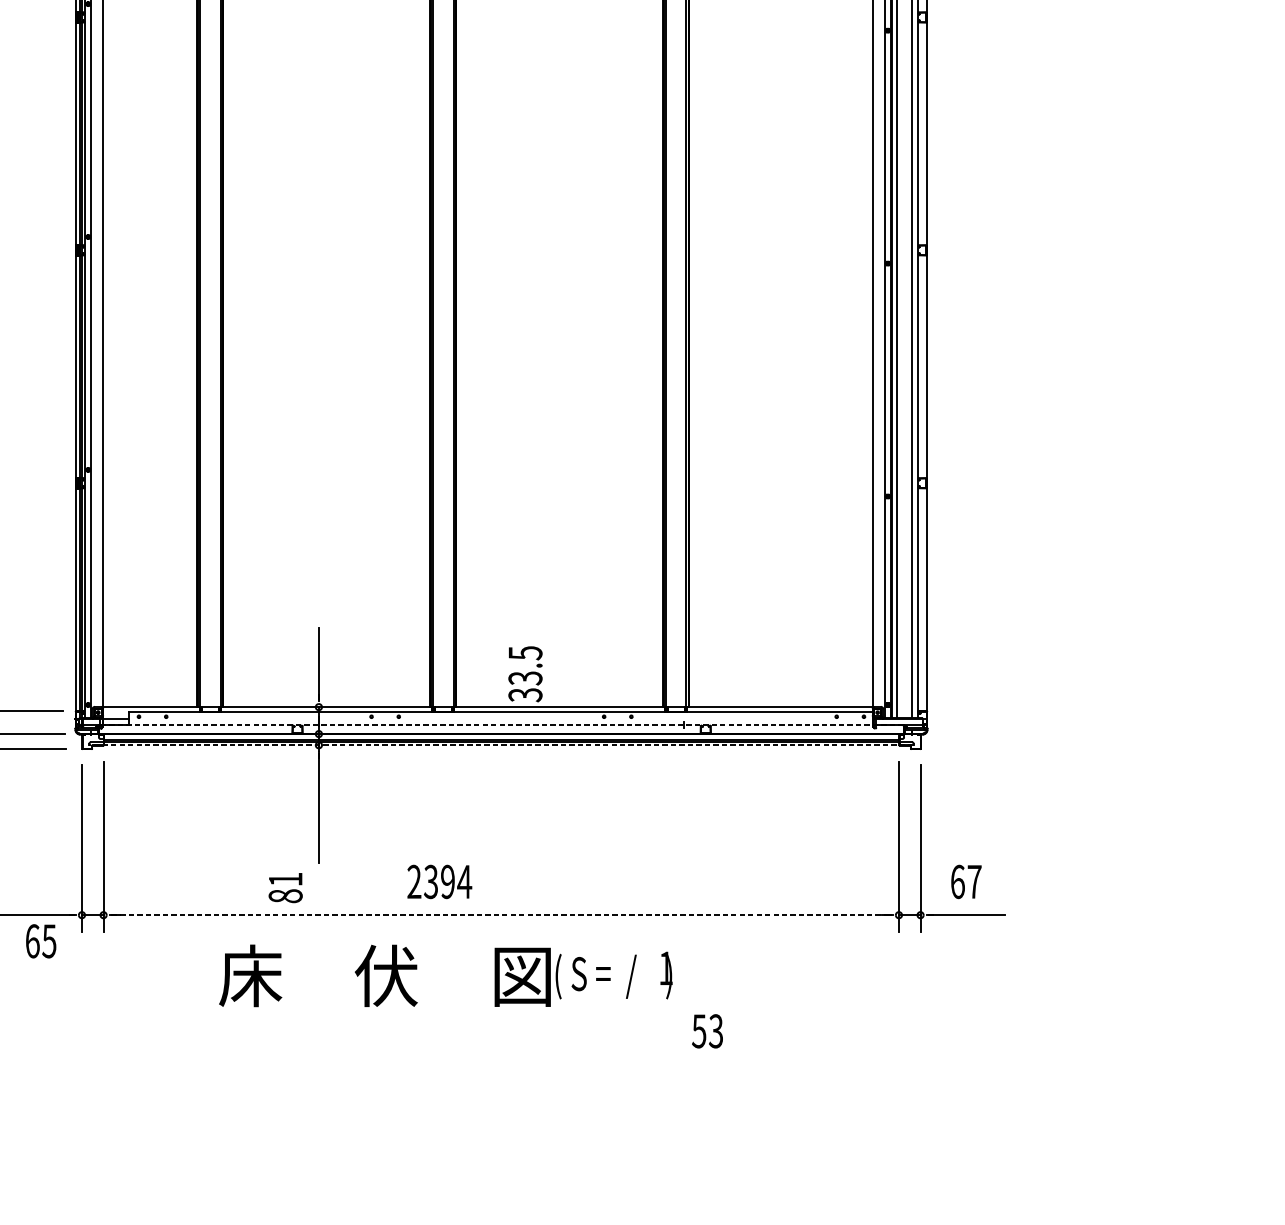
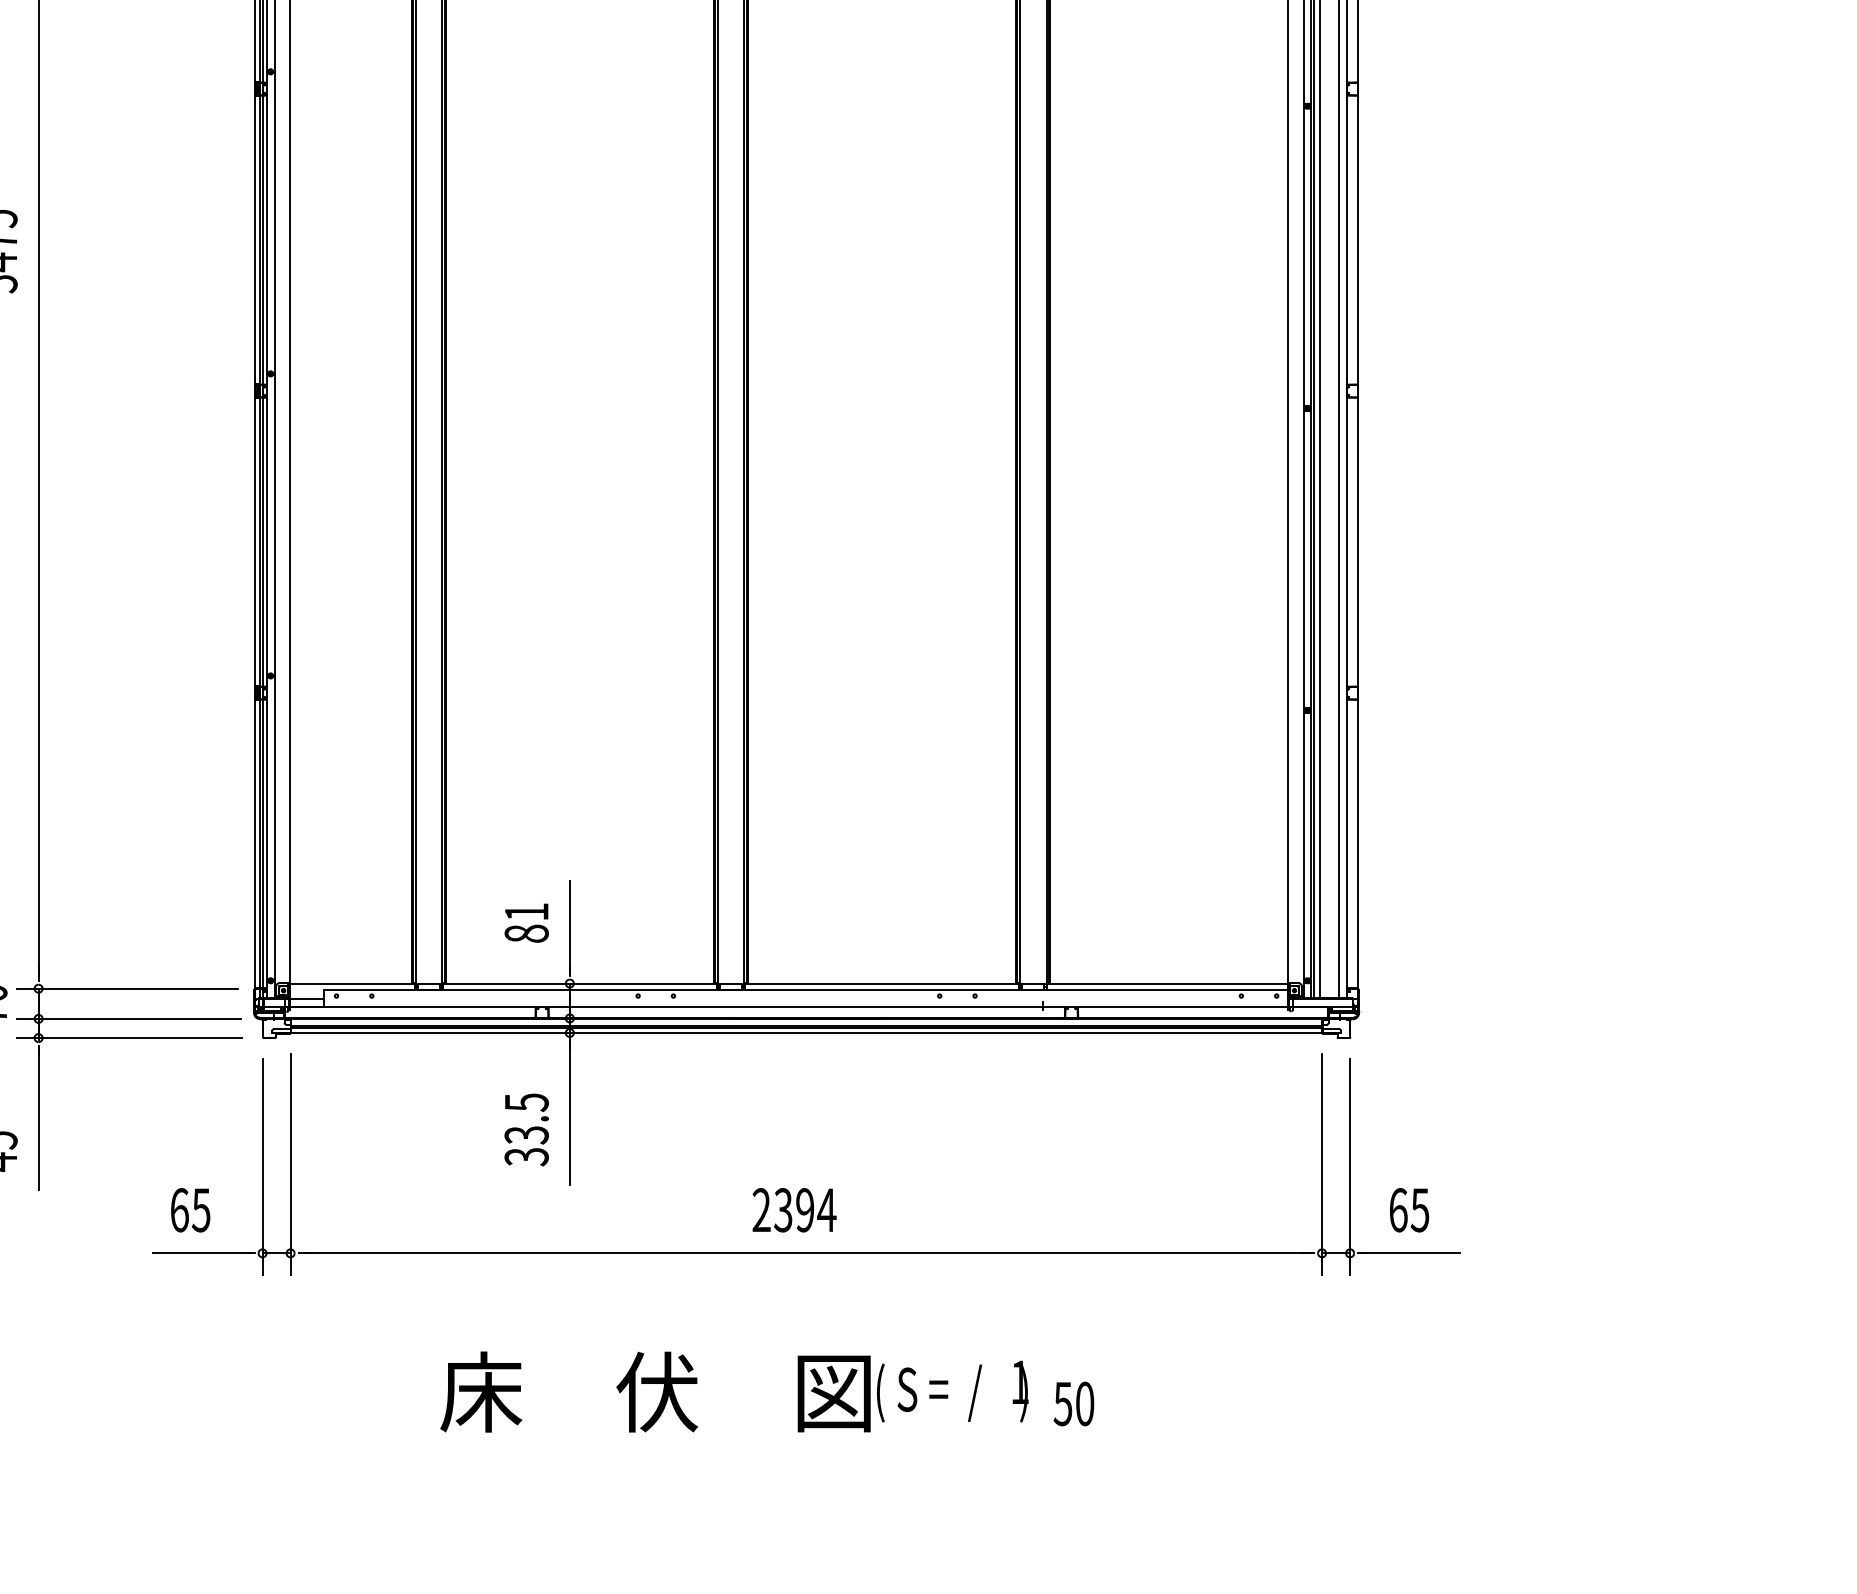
text: (525, 673) -> (526, 1129), moved
line: (501, 724) -> (806, 1006), dashed -> solid
line: (501, 745) -> (806, 1033), dashed -> solid
text: (439, 882) -> (794, 1210), moved
text: (974, 882) -> (1419, 1210), 67 -> 65
text: (285, 887) -> (526, 922), moved
line: (501, 915) -> (806, 1253), dashed -> solid
text: (41, 941) -> (190, 1210), moved
text: (445, 975) -> (734, 1391), moved
text: (715, 1030) -> (1084, 1403), 53 -> 50

